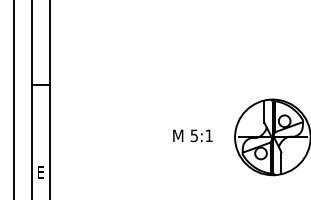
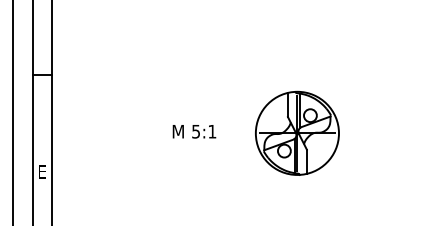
text: (192, 135) -> (194, 131), moved

